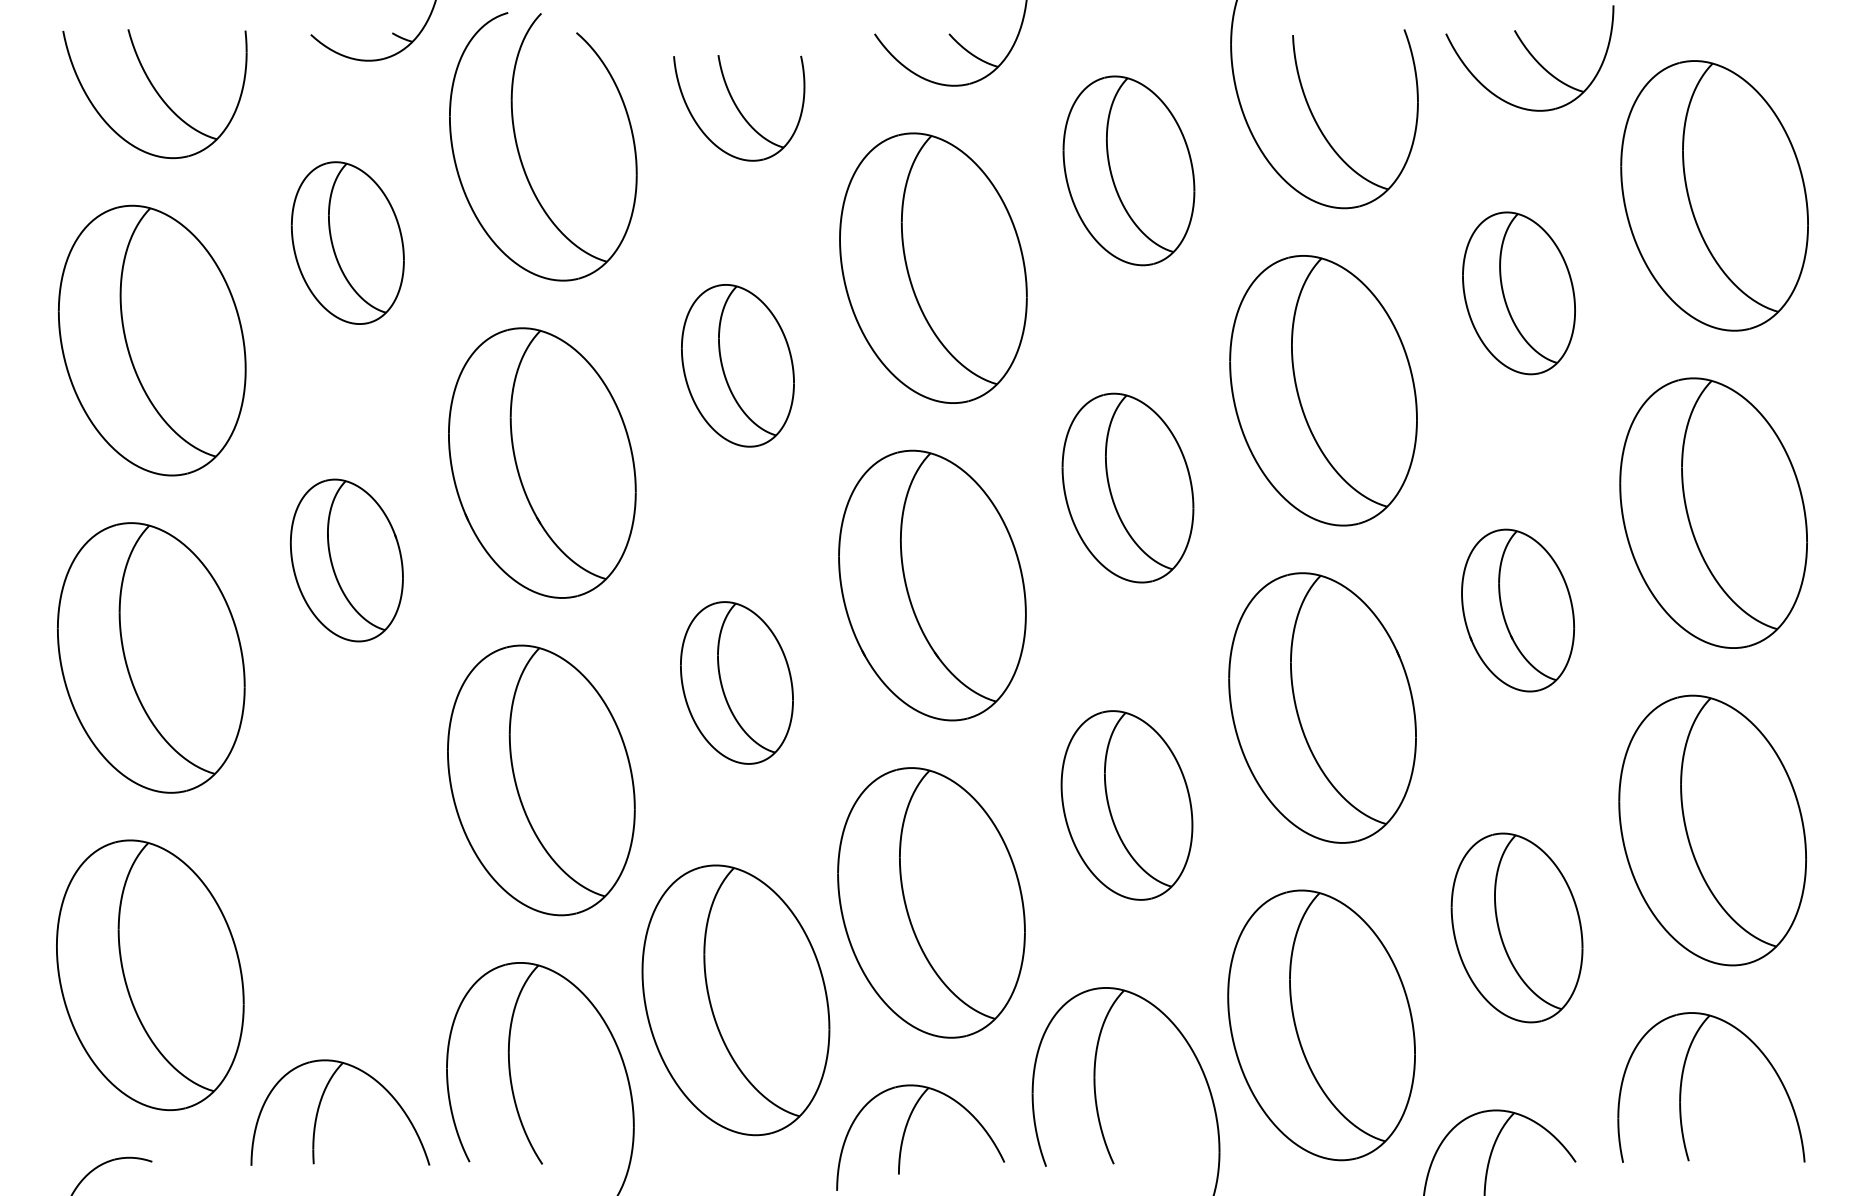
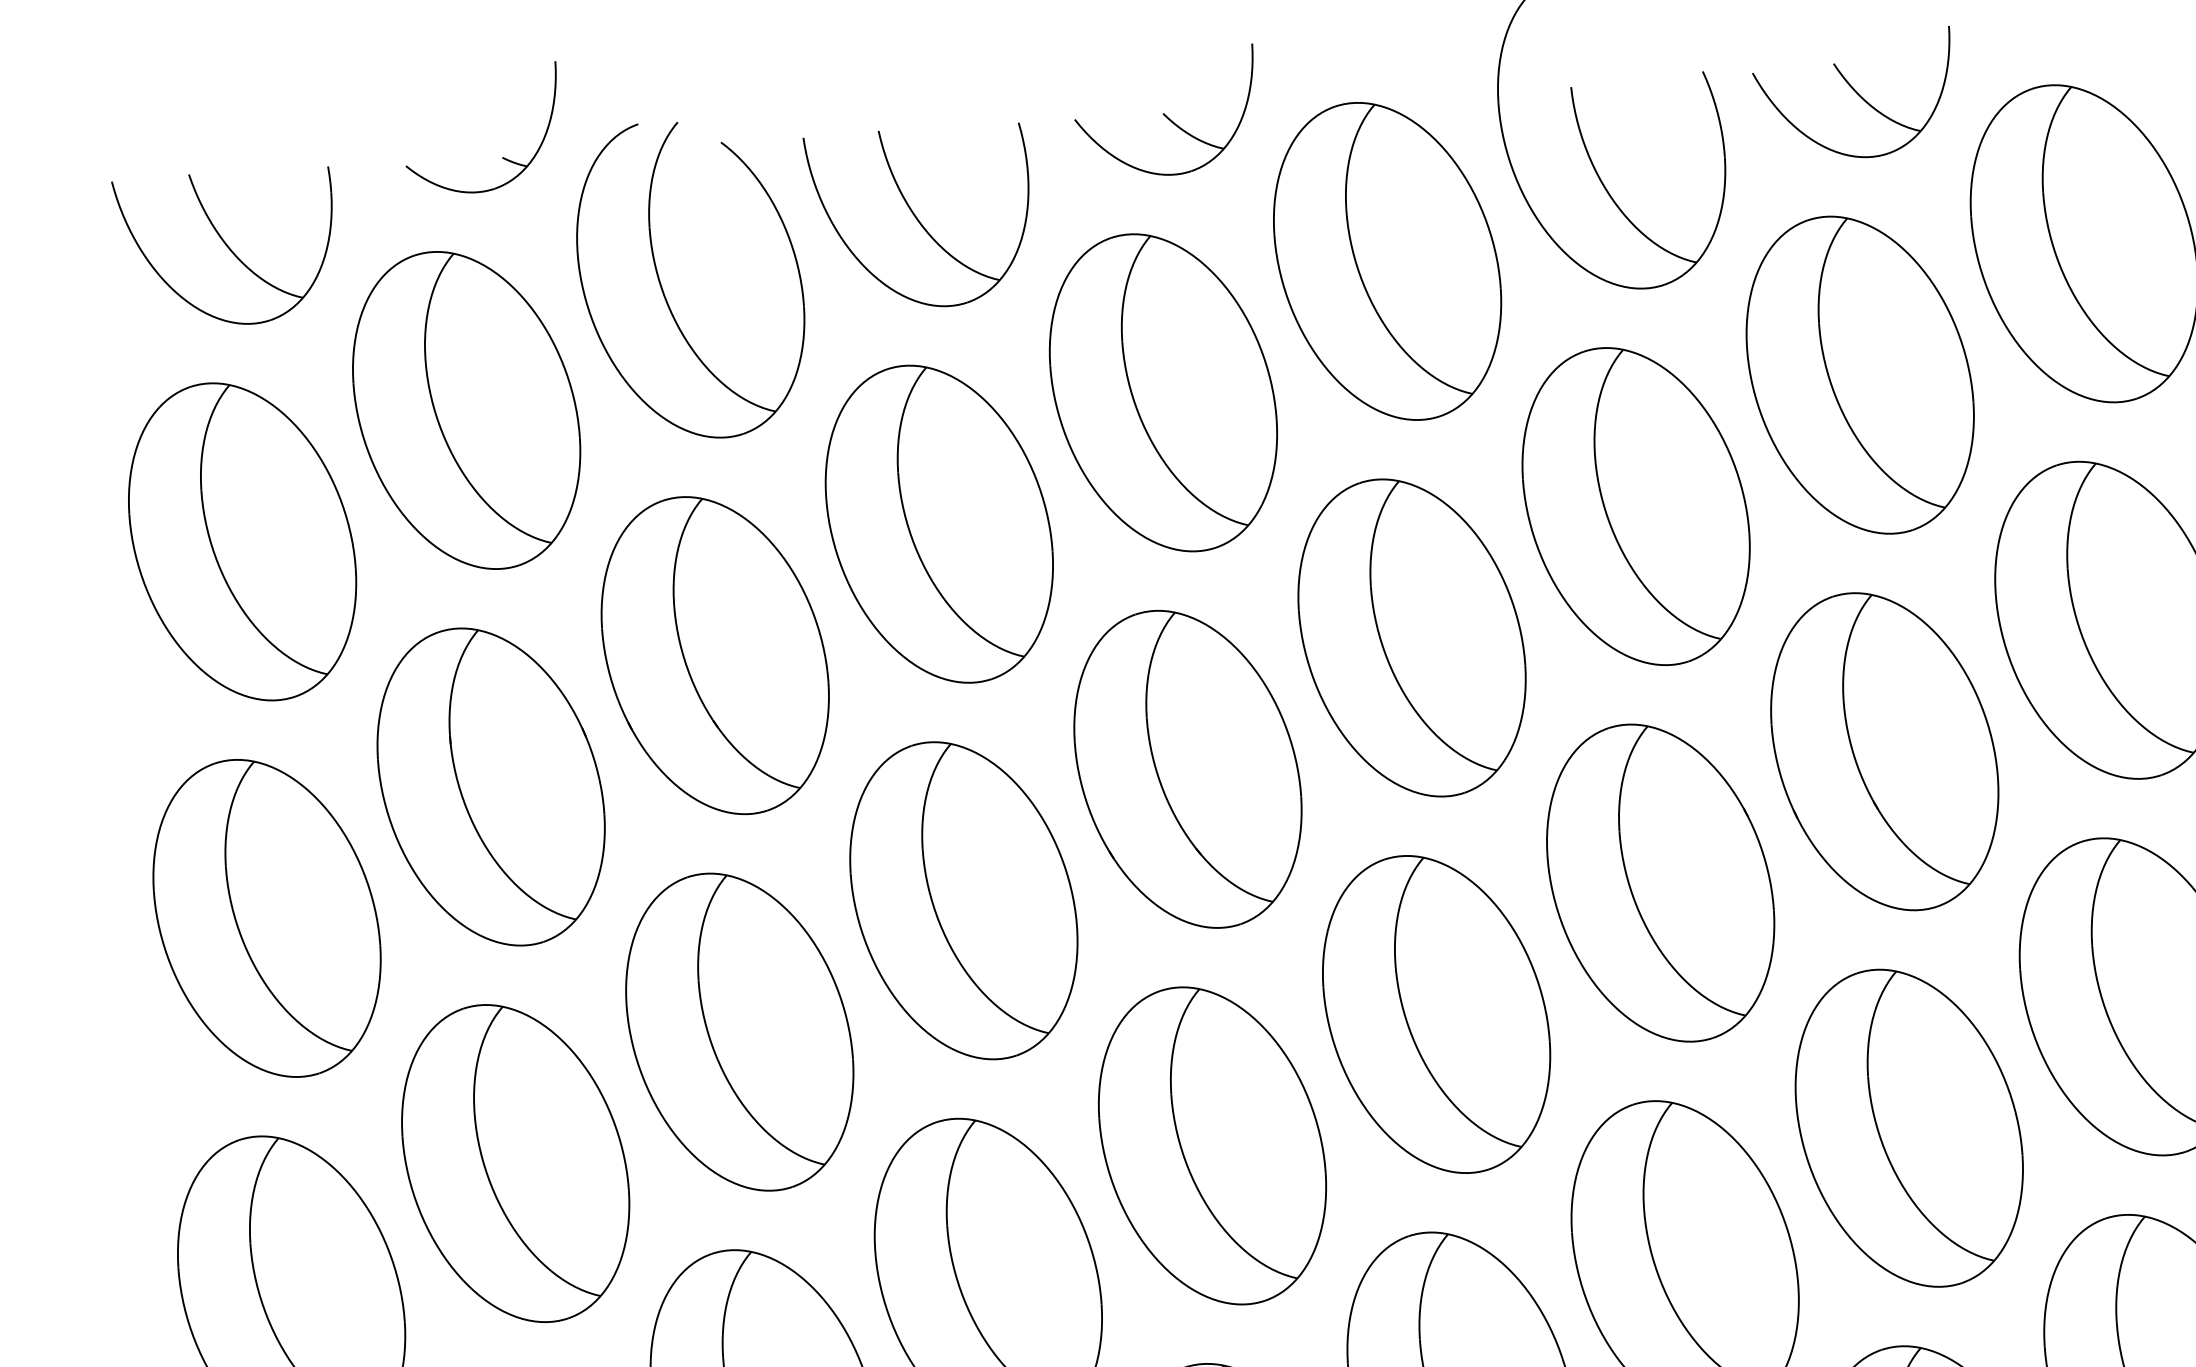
part: (739, 108) -> (920, 218), size x1.43
part: (1128, 170) -> (1386, 261), size x1.43
part: (347, 242) -> (466, 409), size x1.67
part: (1518, 293) -> (1859, 375), size x1.67
part: (737, 365) -> (938, 524), size x1.67
part: (1127, 487) -> (1411, 637), size x1.43
part: (346, 560) -> (490, 787), size x1.67
part: (1517, 610) -> (1884, 751), size x1.67
part: (736, 682) -> (963, 900), size x1.67
part: (1126, 805) -> (1435, 1014), size x1.43
part: (345, 877) -> (515, 1163), added
part: (1516, 927) -> (1908, 1127), size x1.43

